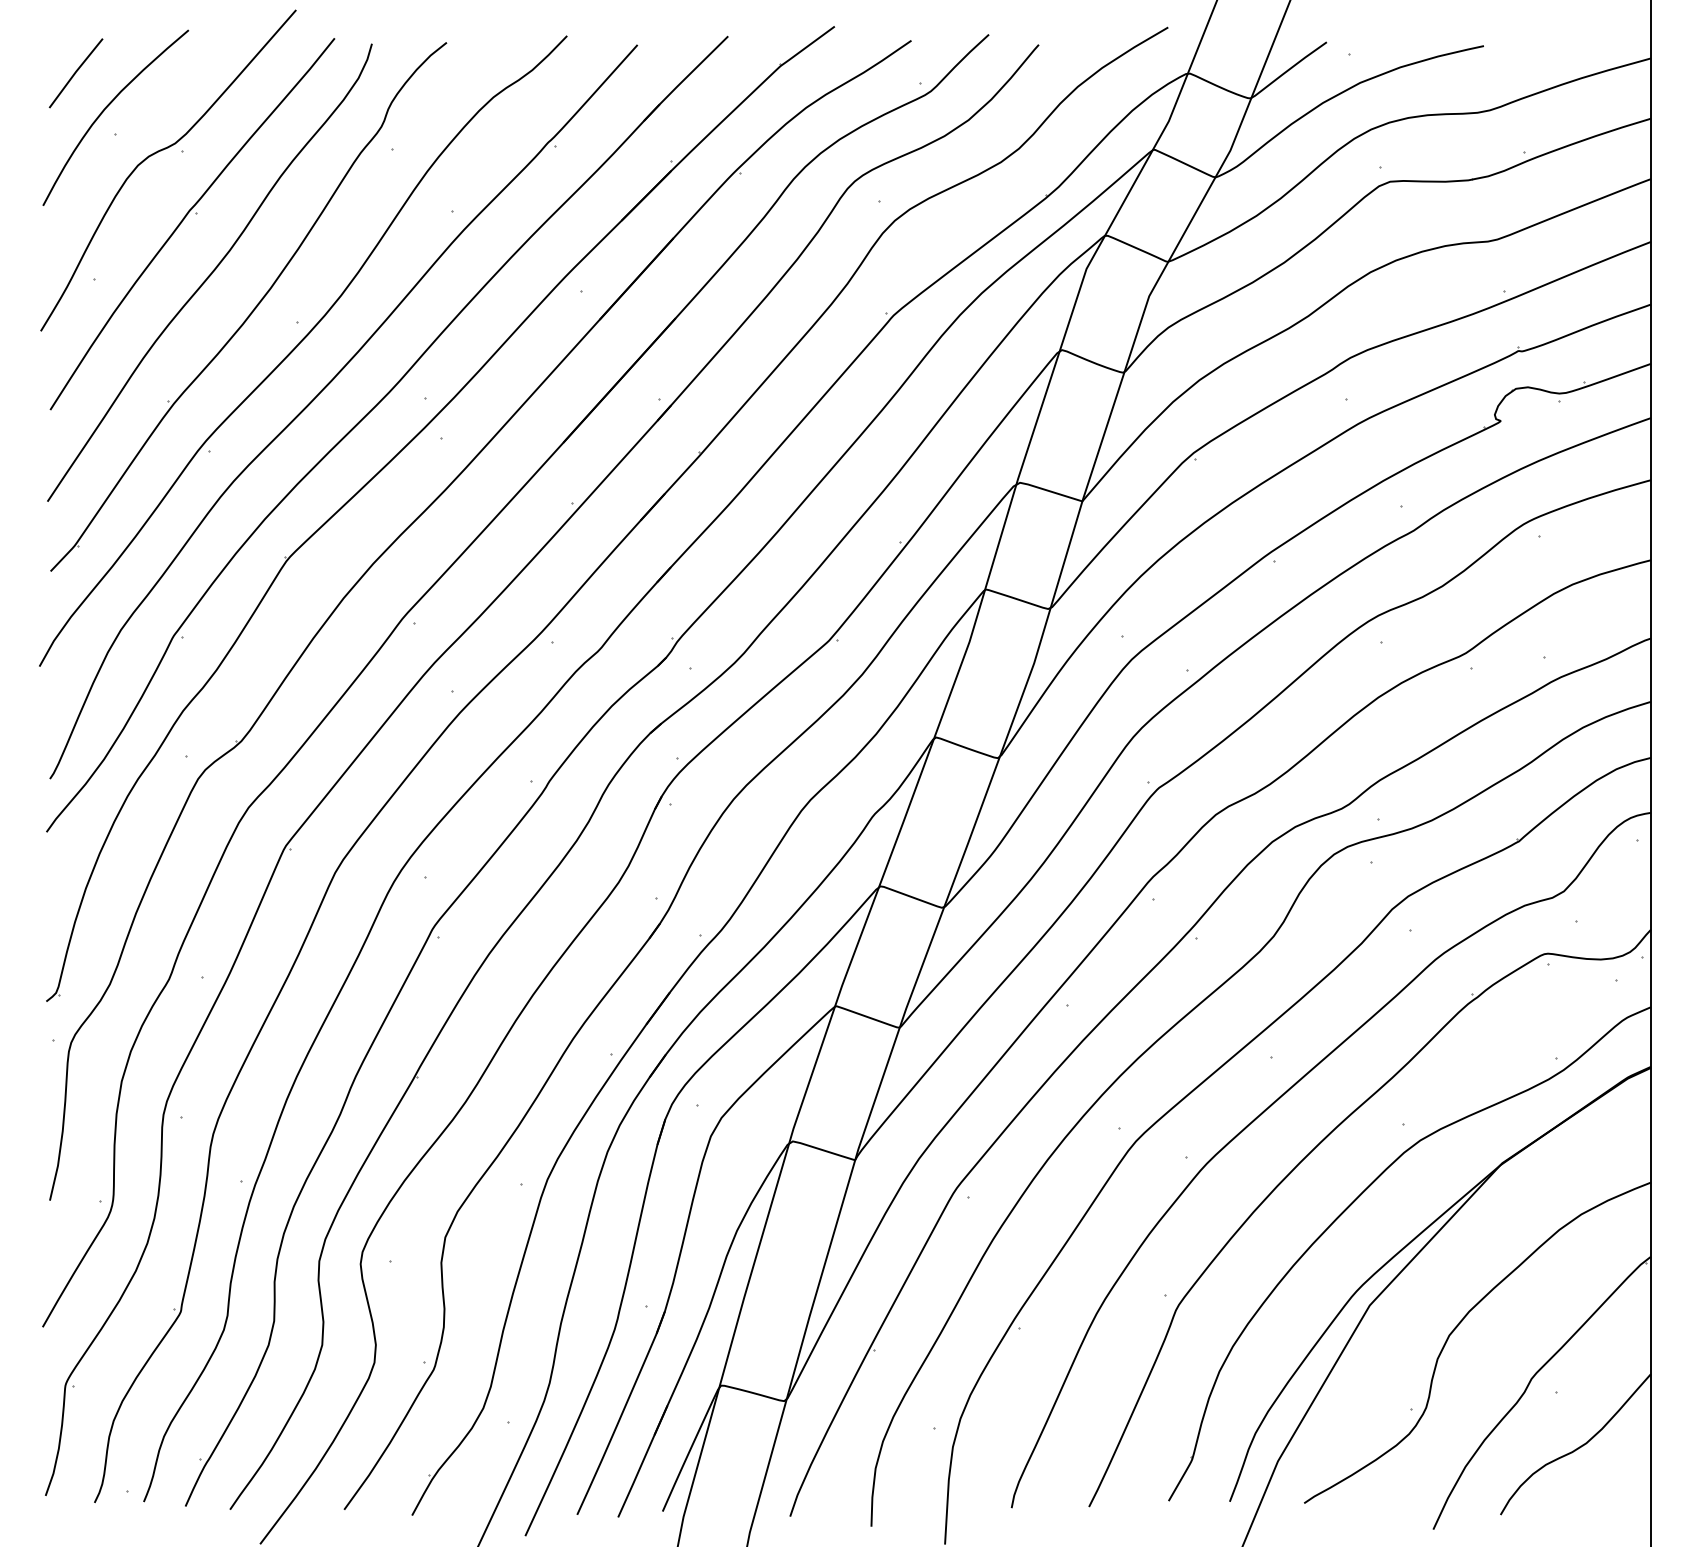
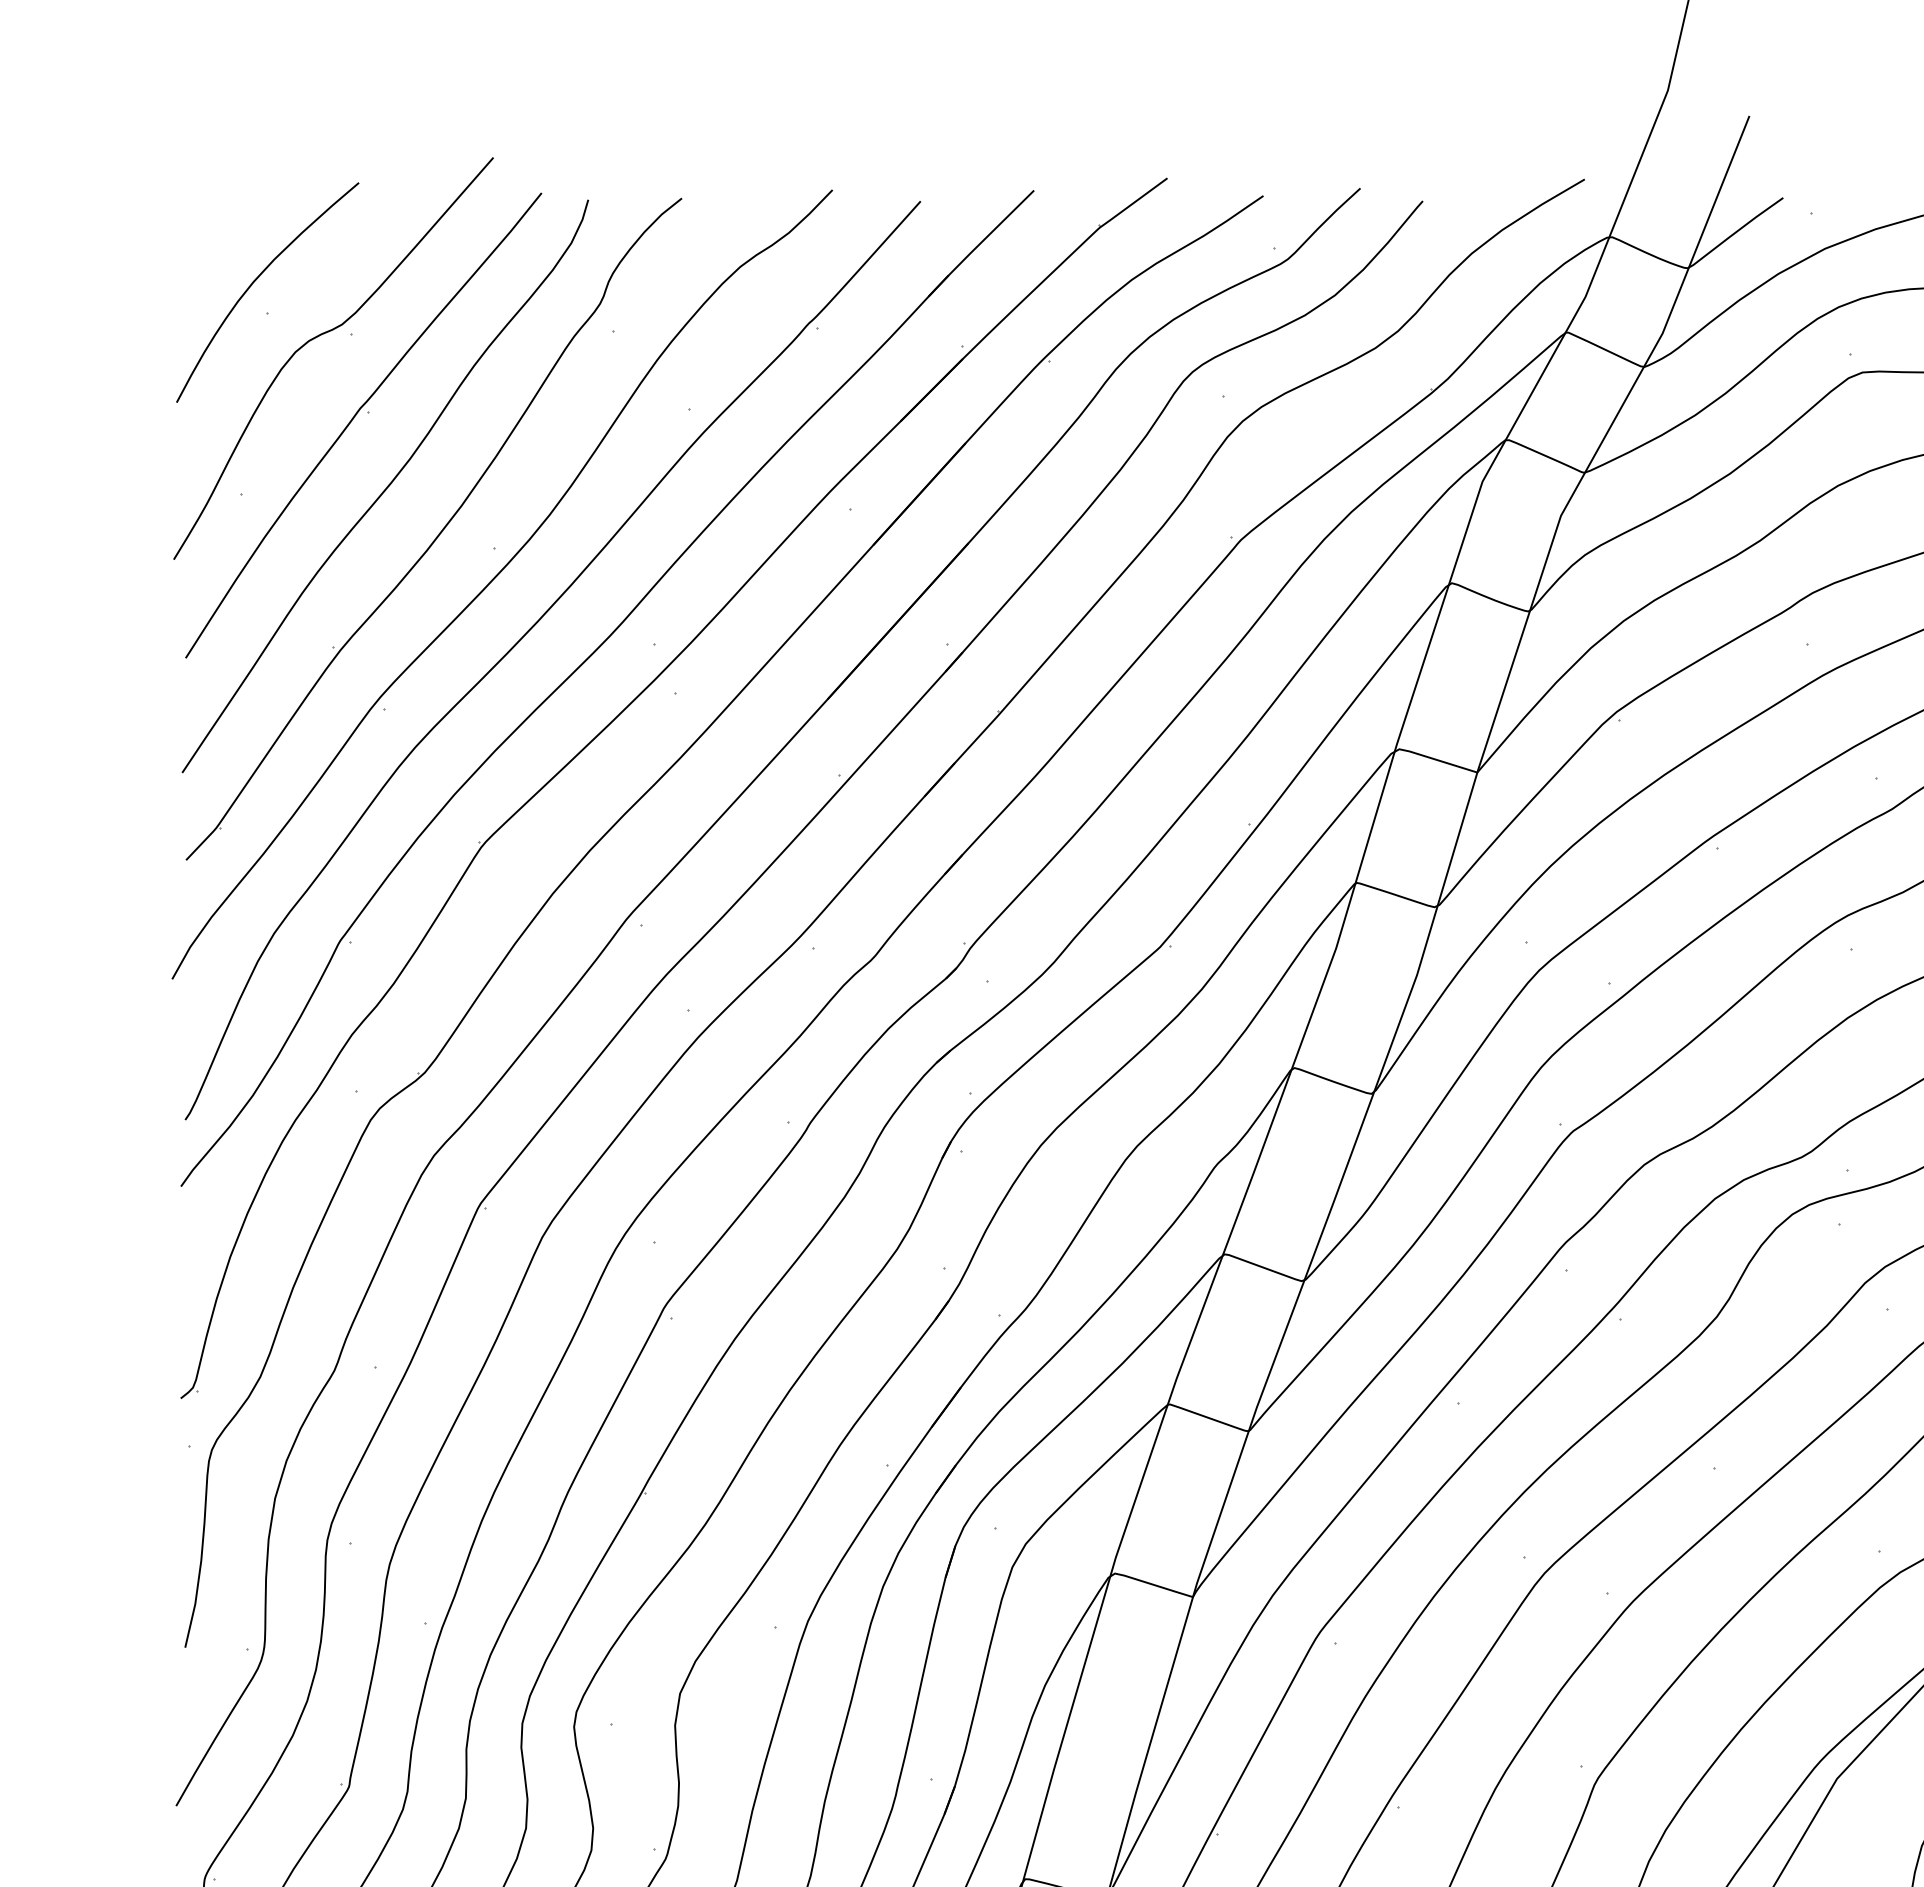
line: (75, 73) -> (217, 237), removed

